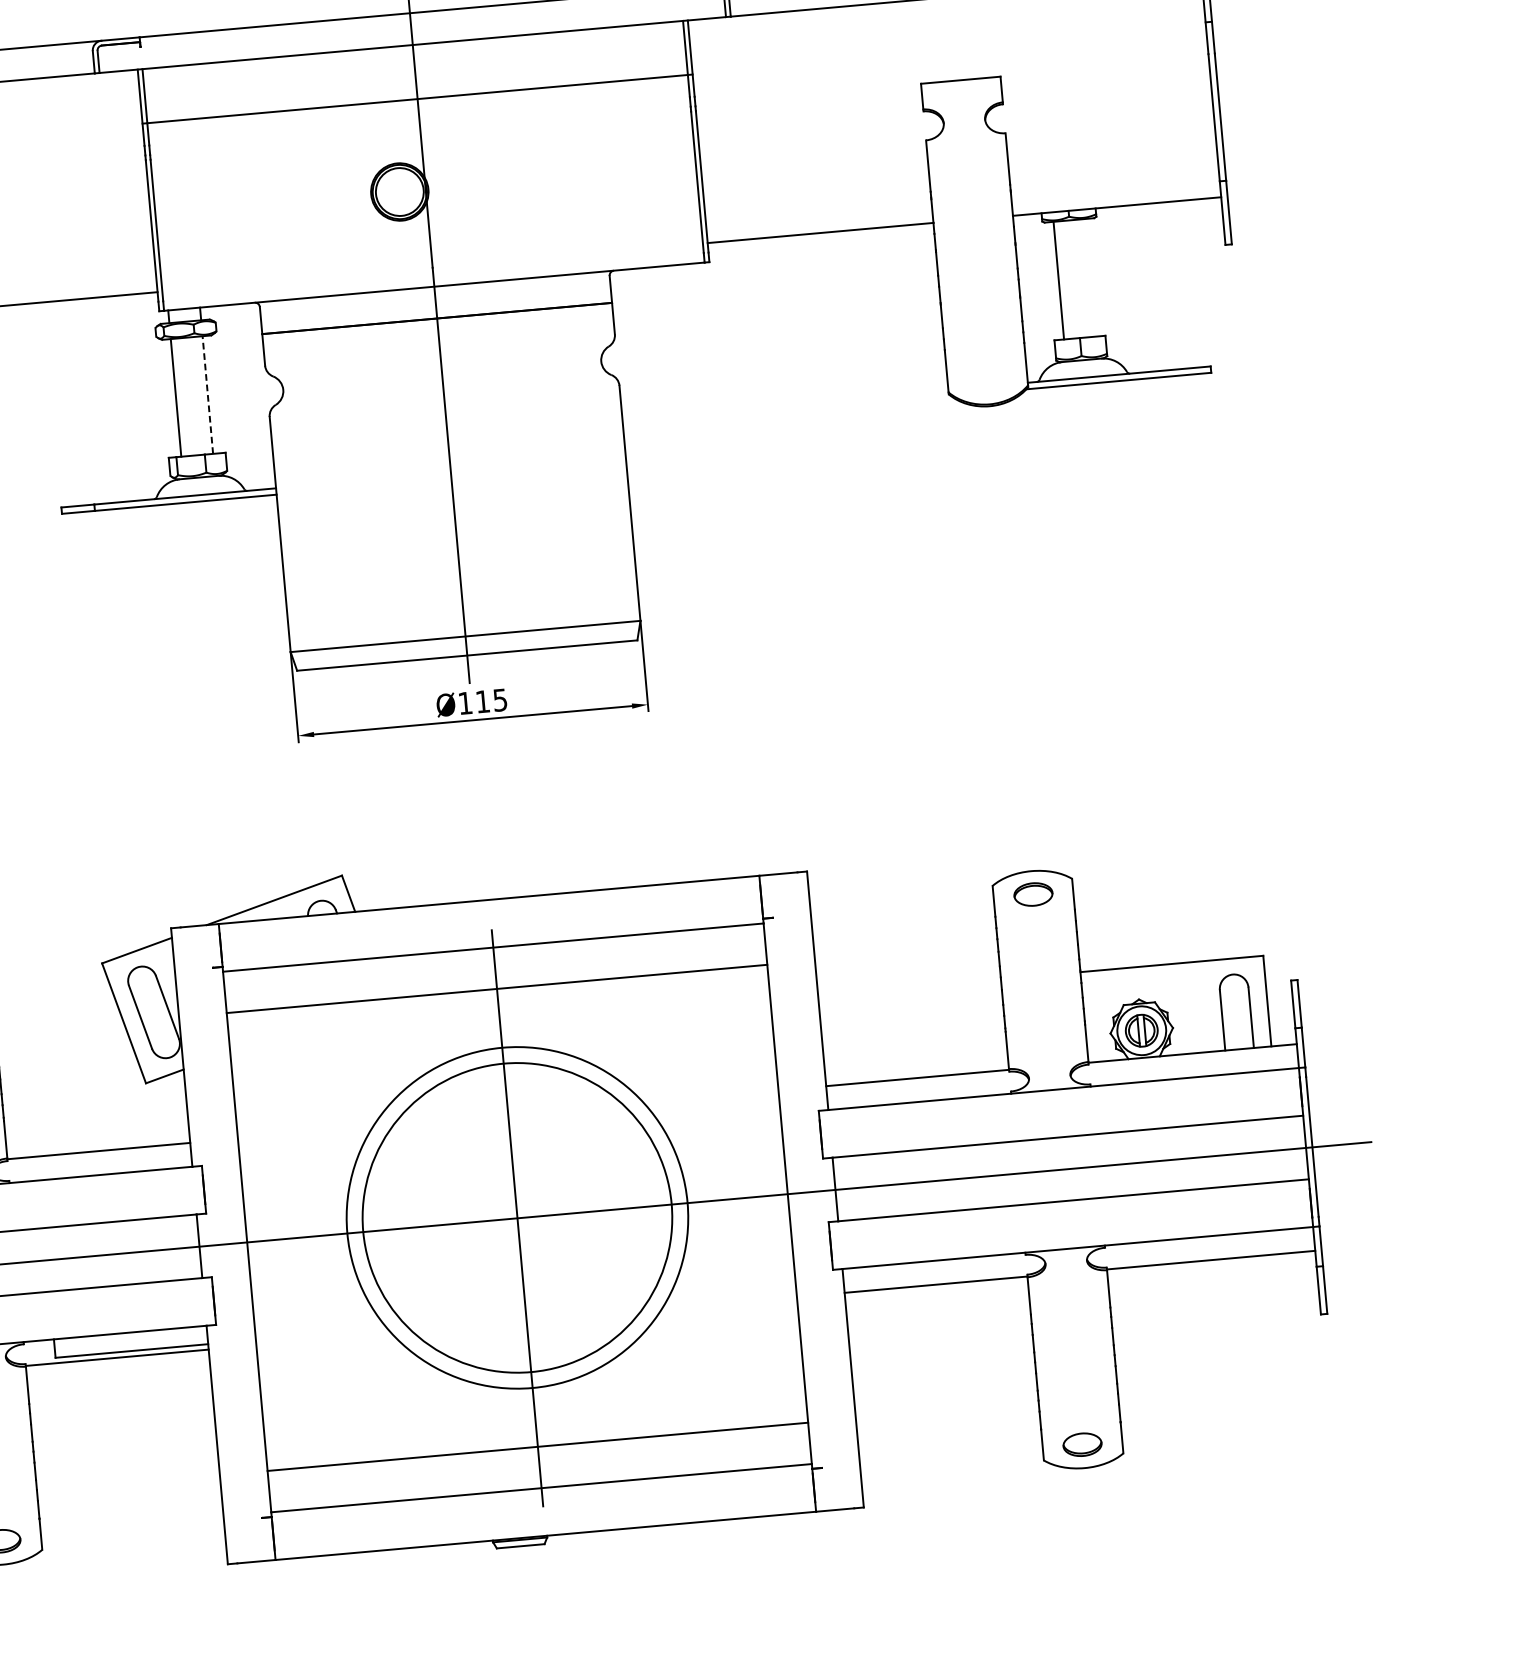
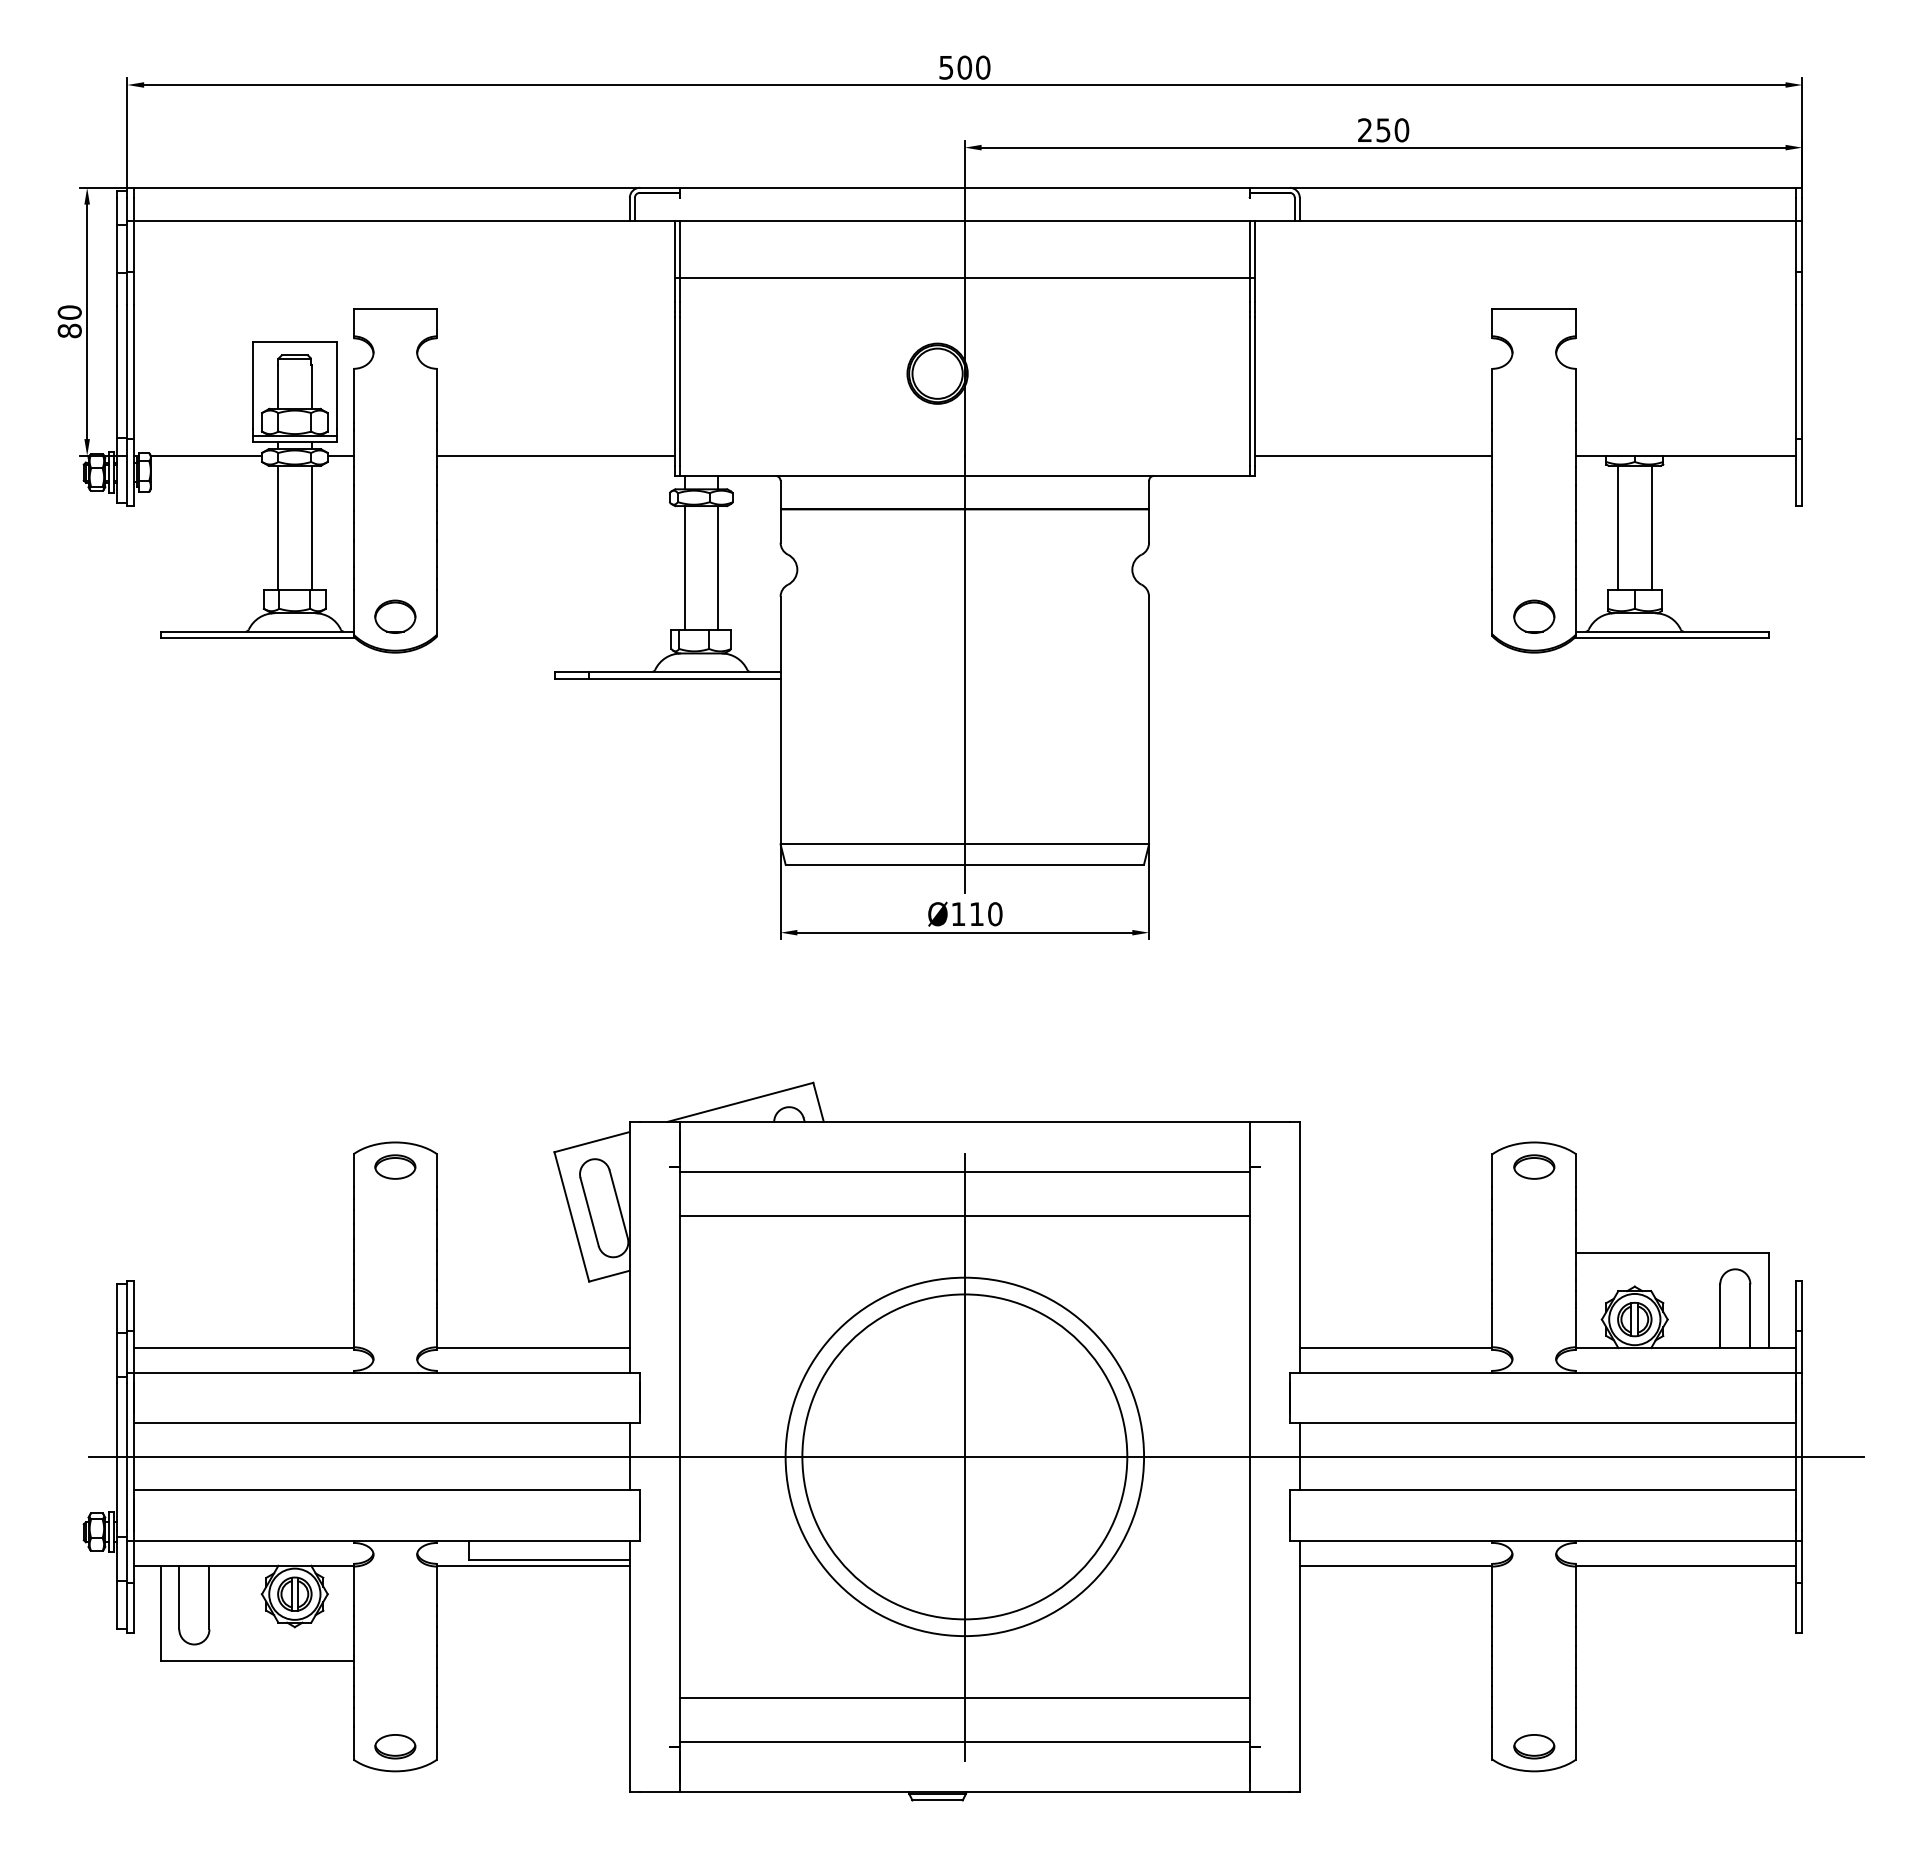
line: (1090, 277) -> (1651, 527), added
part: (986, 371) -> (1534, 616), added
line: (208, 395) -> (718, 568), dashed -> solid
text: (500, 700) -> (995, 914), Ø115 -> Ø110

